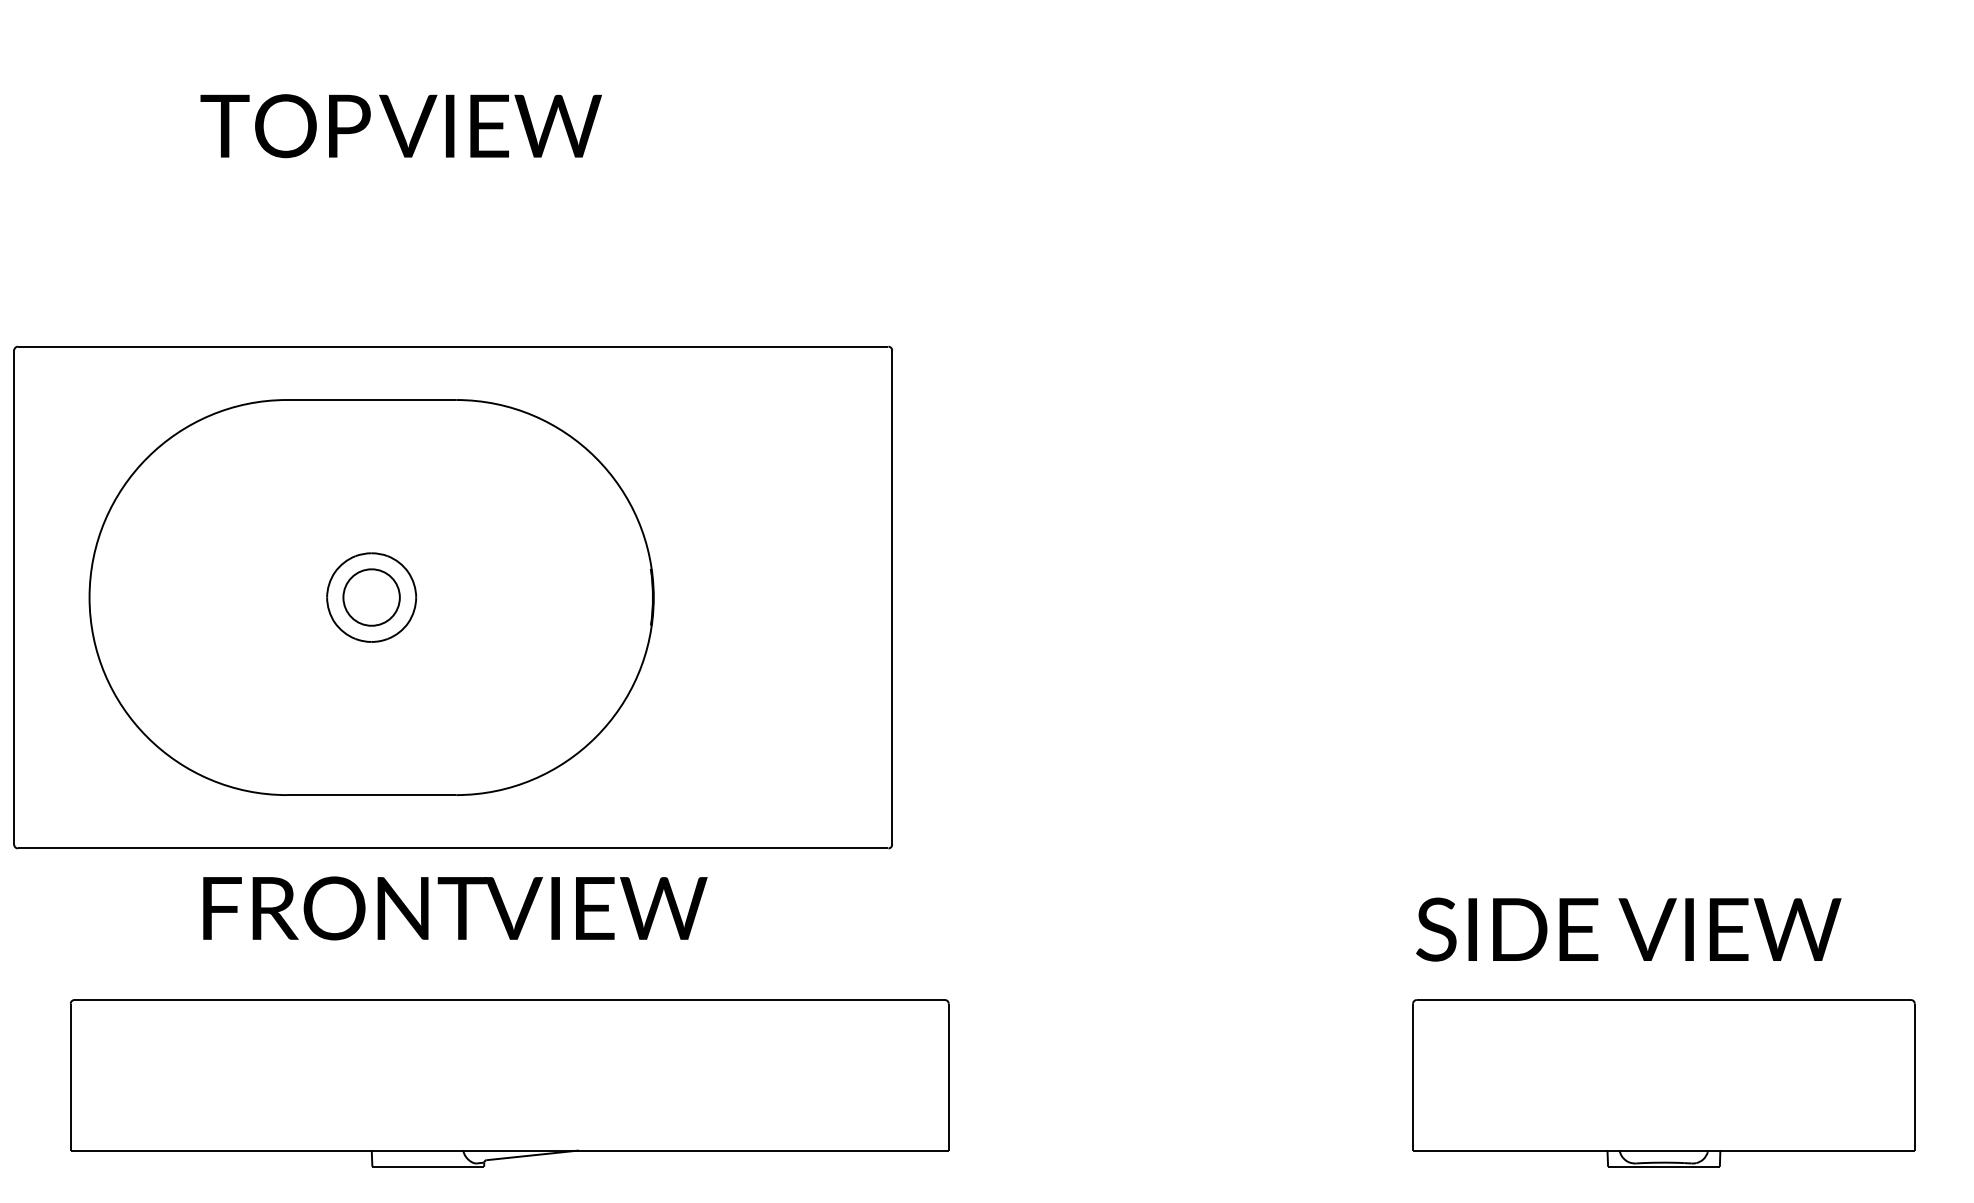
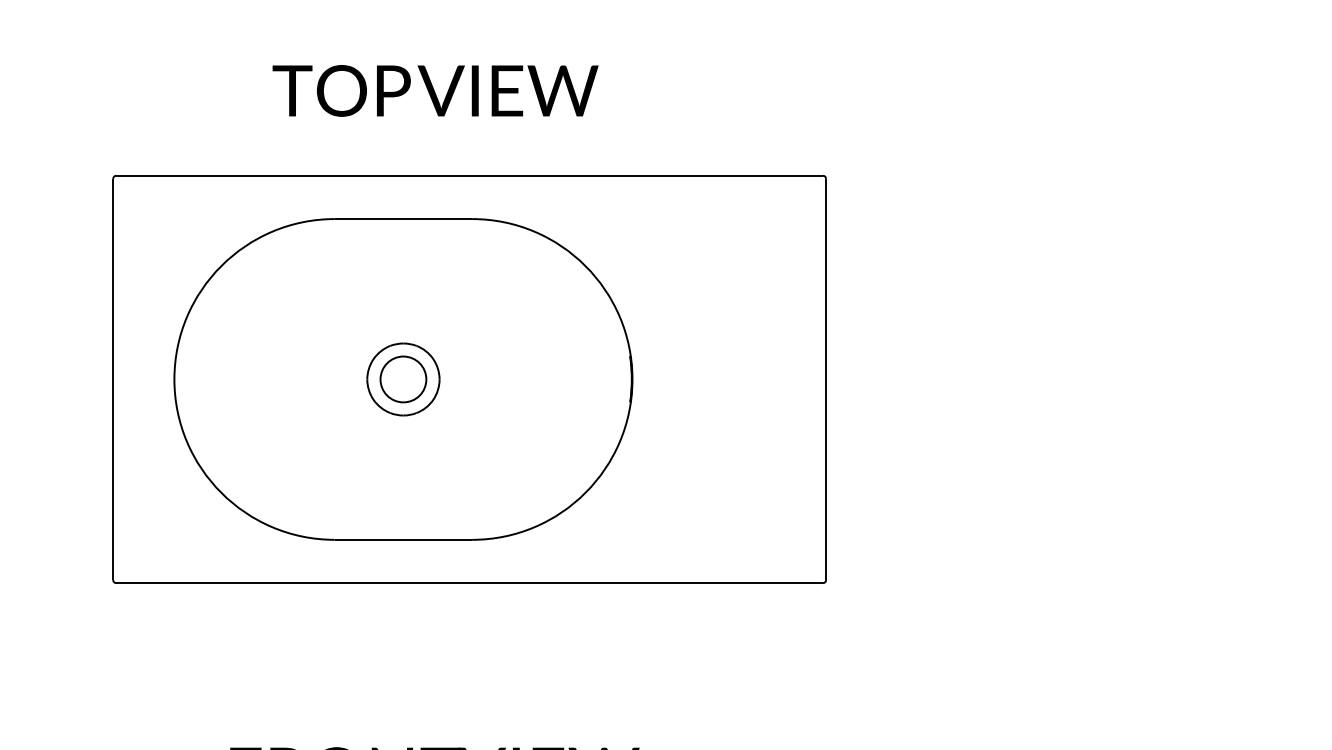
text: (400, 126) -> (434, 91), moved
part: (452, 597) -> (469, 379), moved

